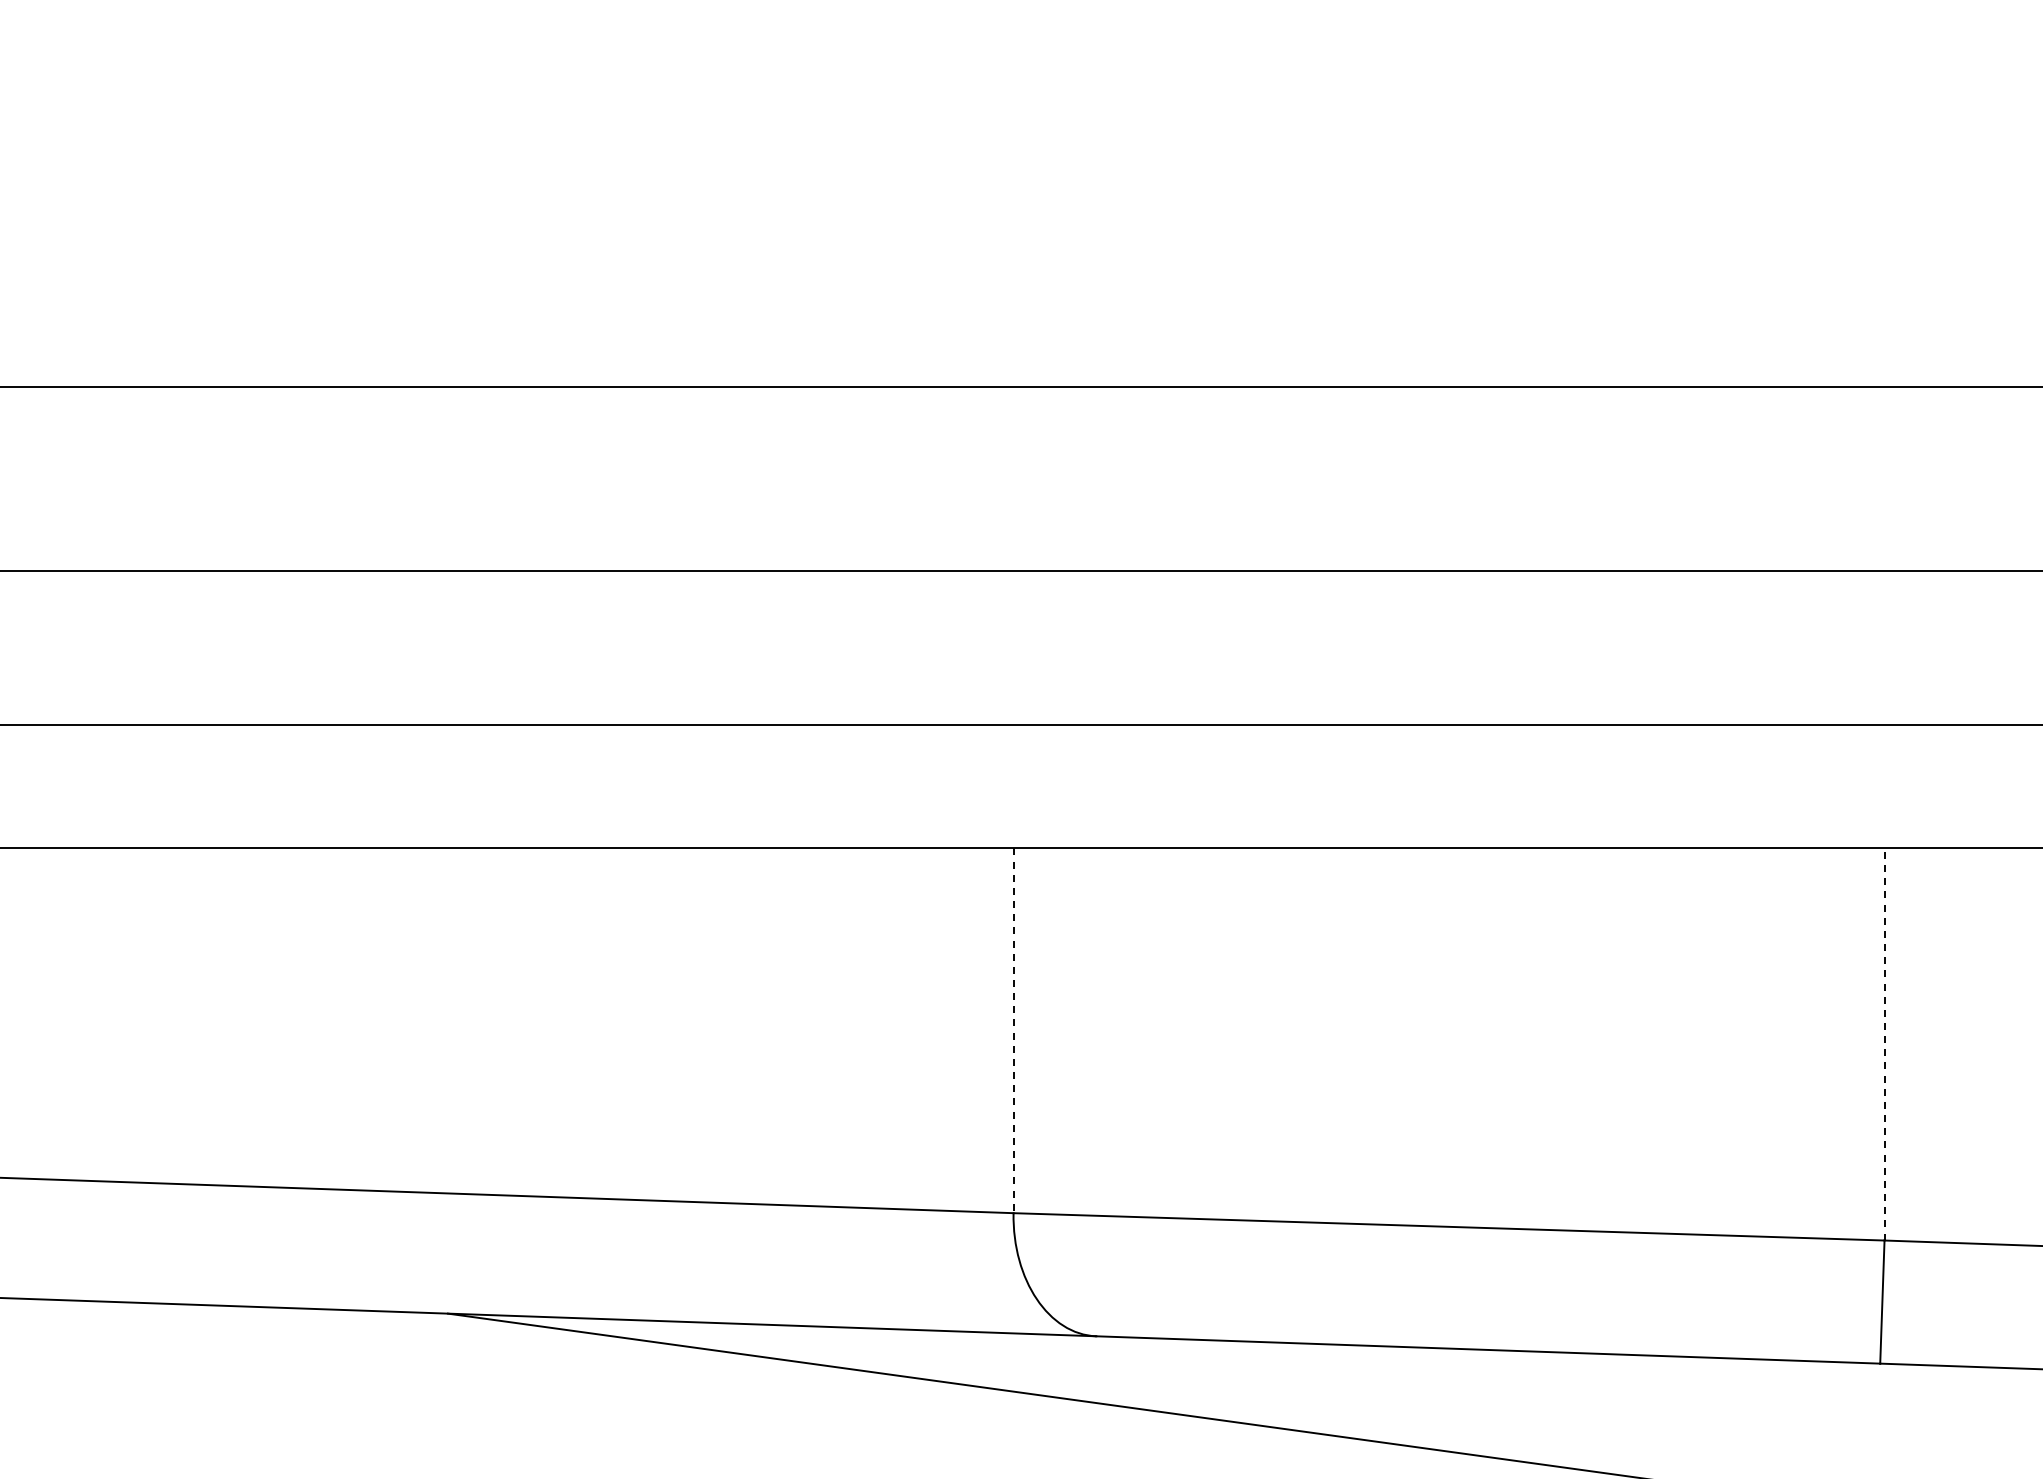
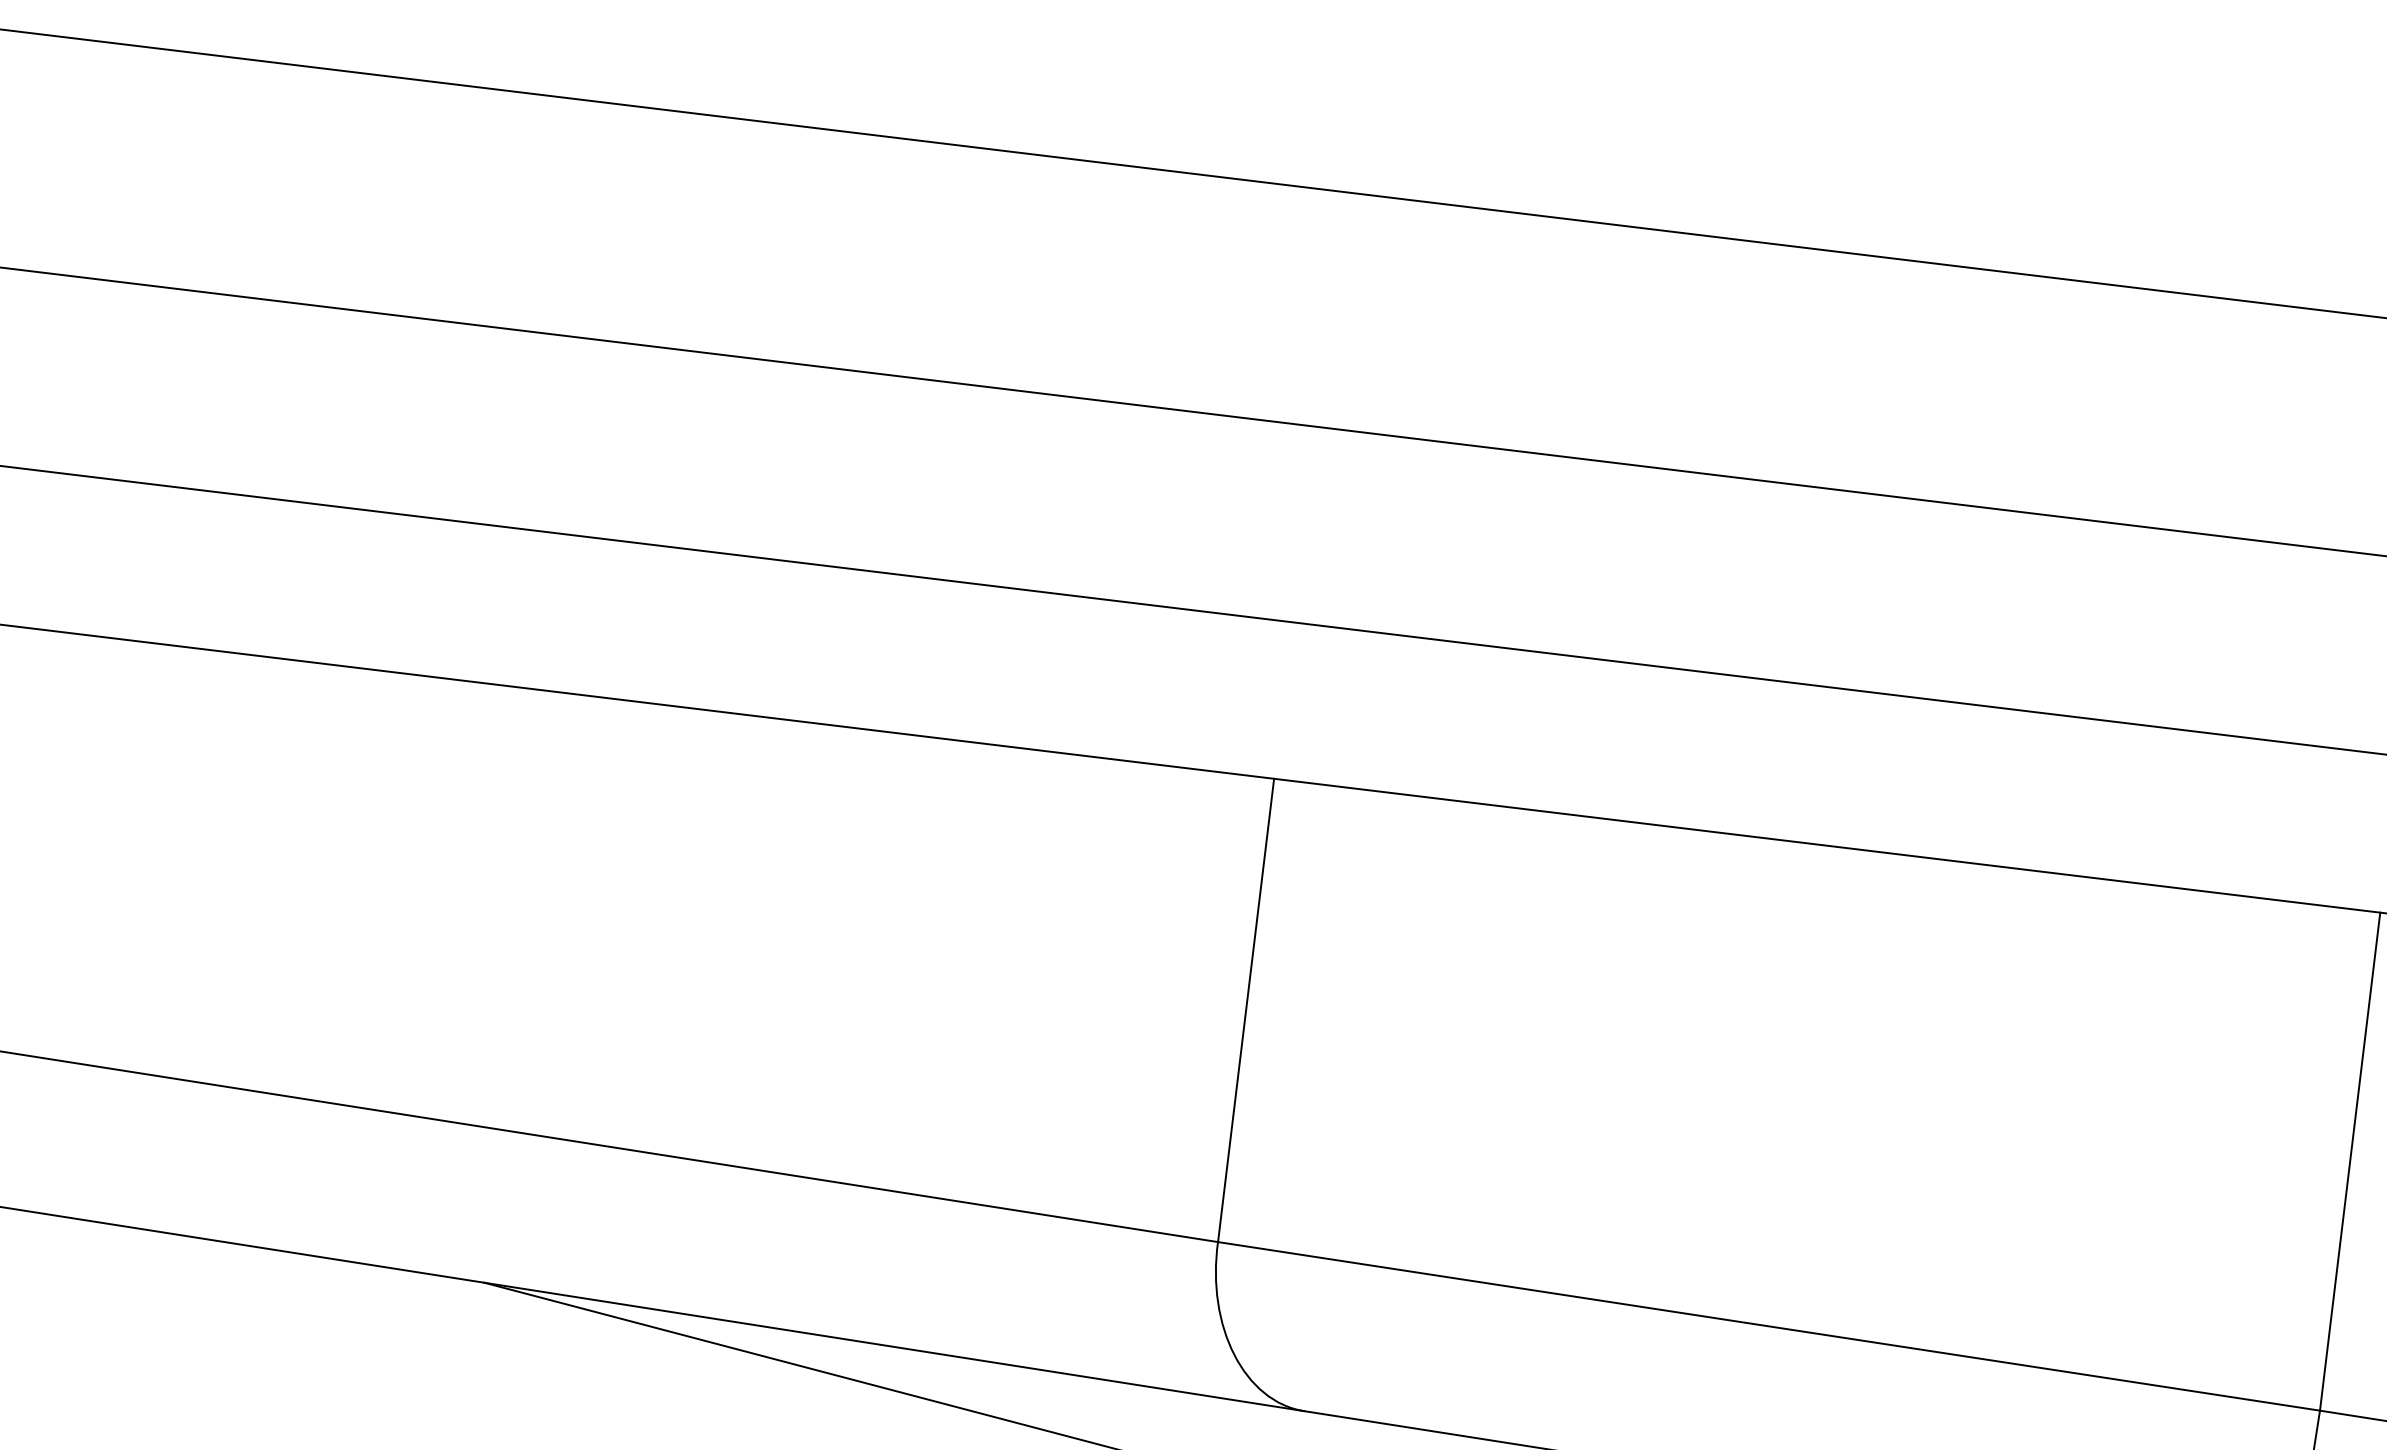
line: (1013, 1031) -> (1245, 1011), dashed -> solid
line: (1884, 1043) -> (2350, 1160), dashed -> solid

